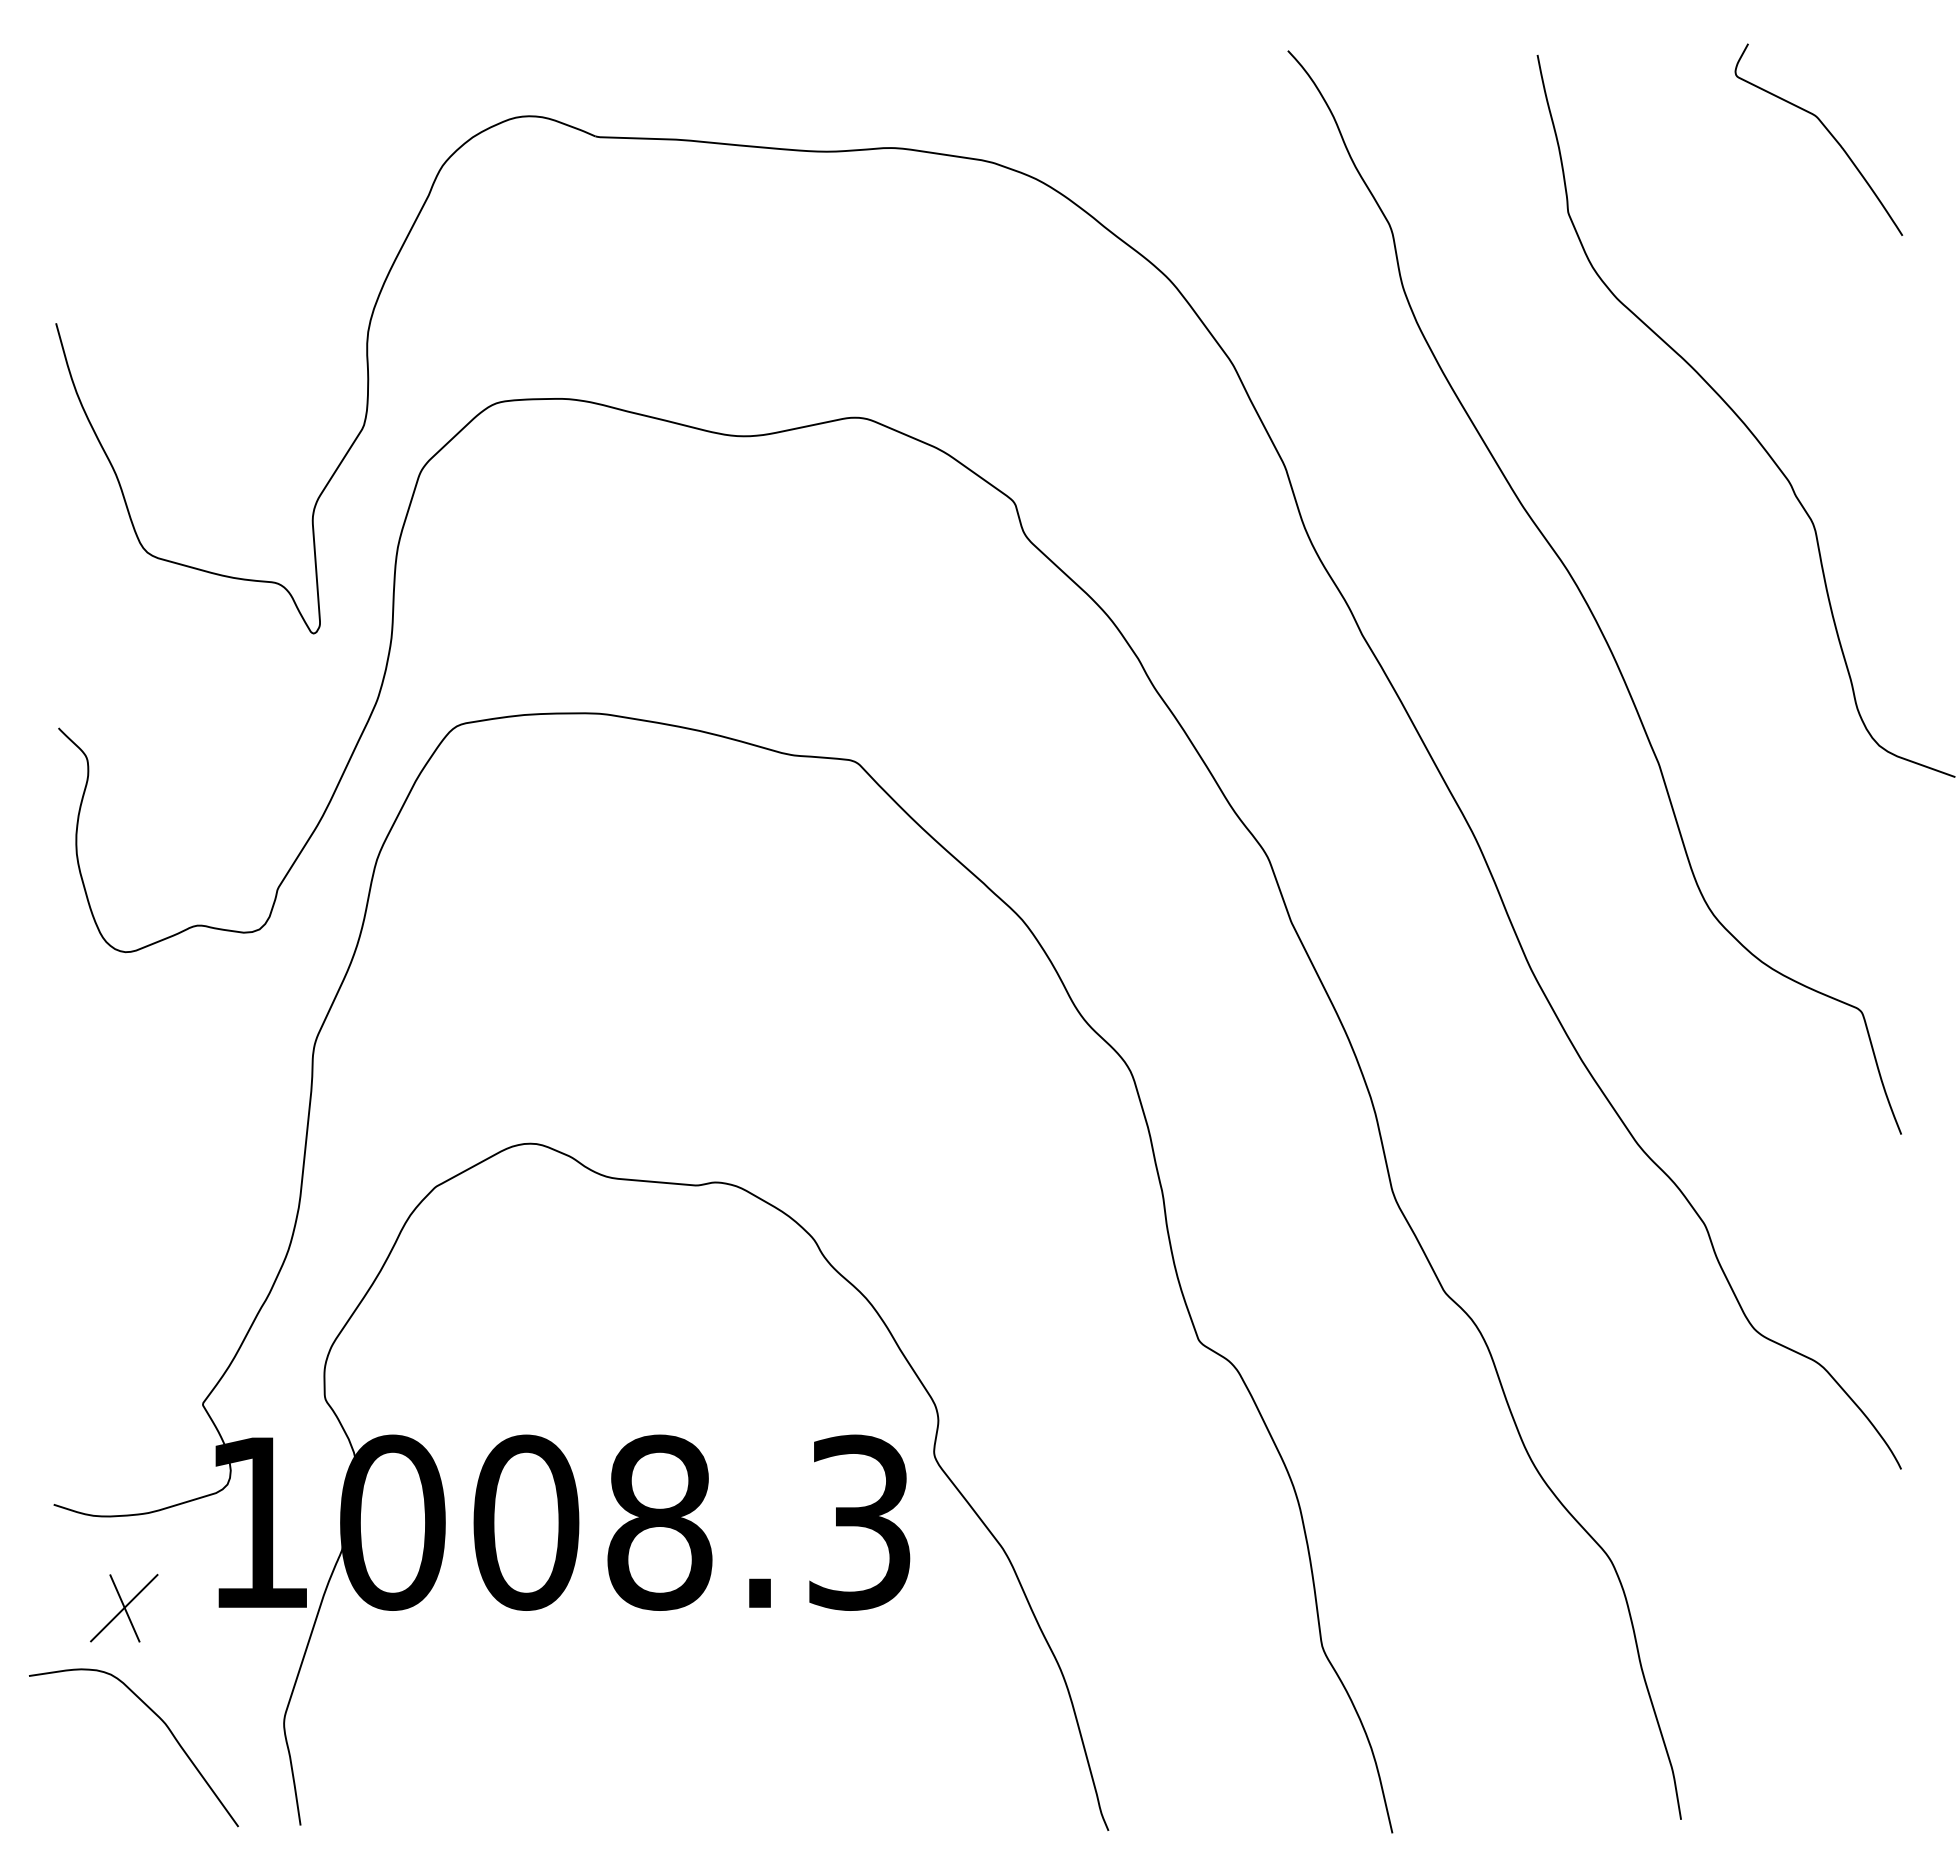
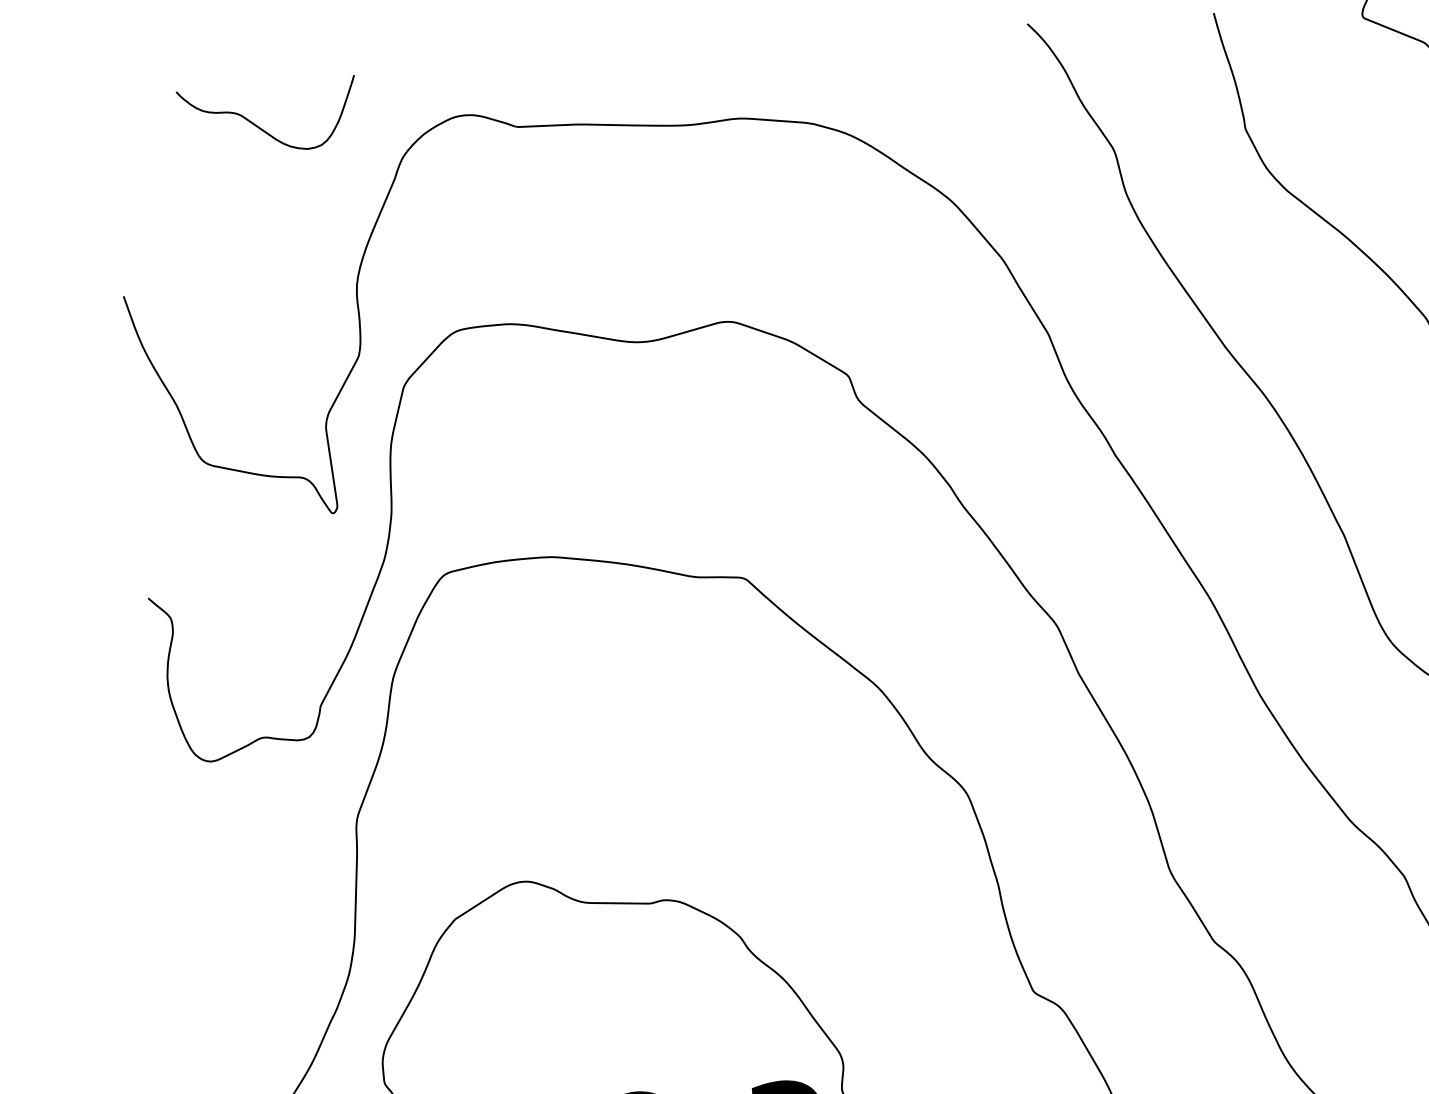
curve: (253, 110) -> (258, 126), added

